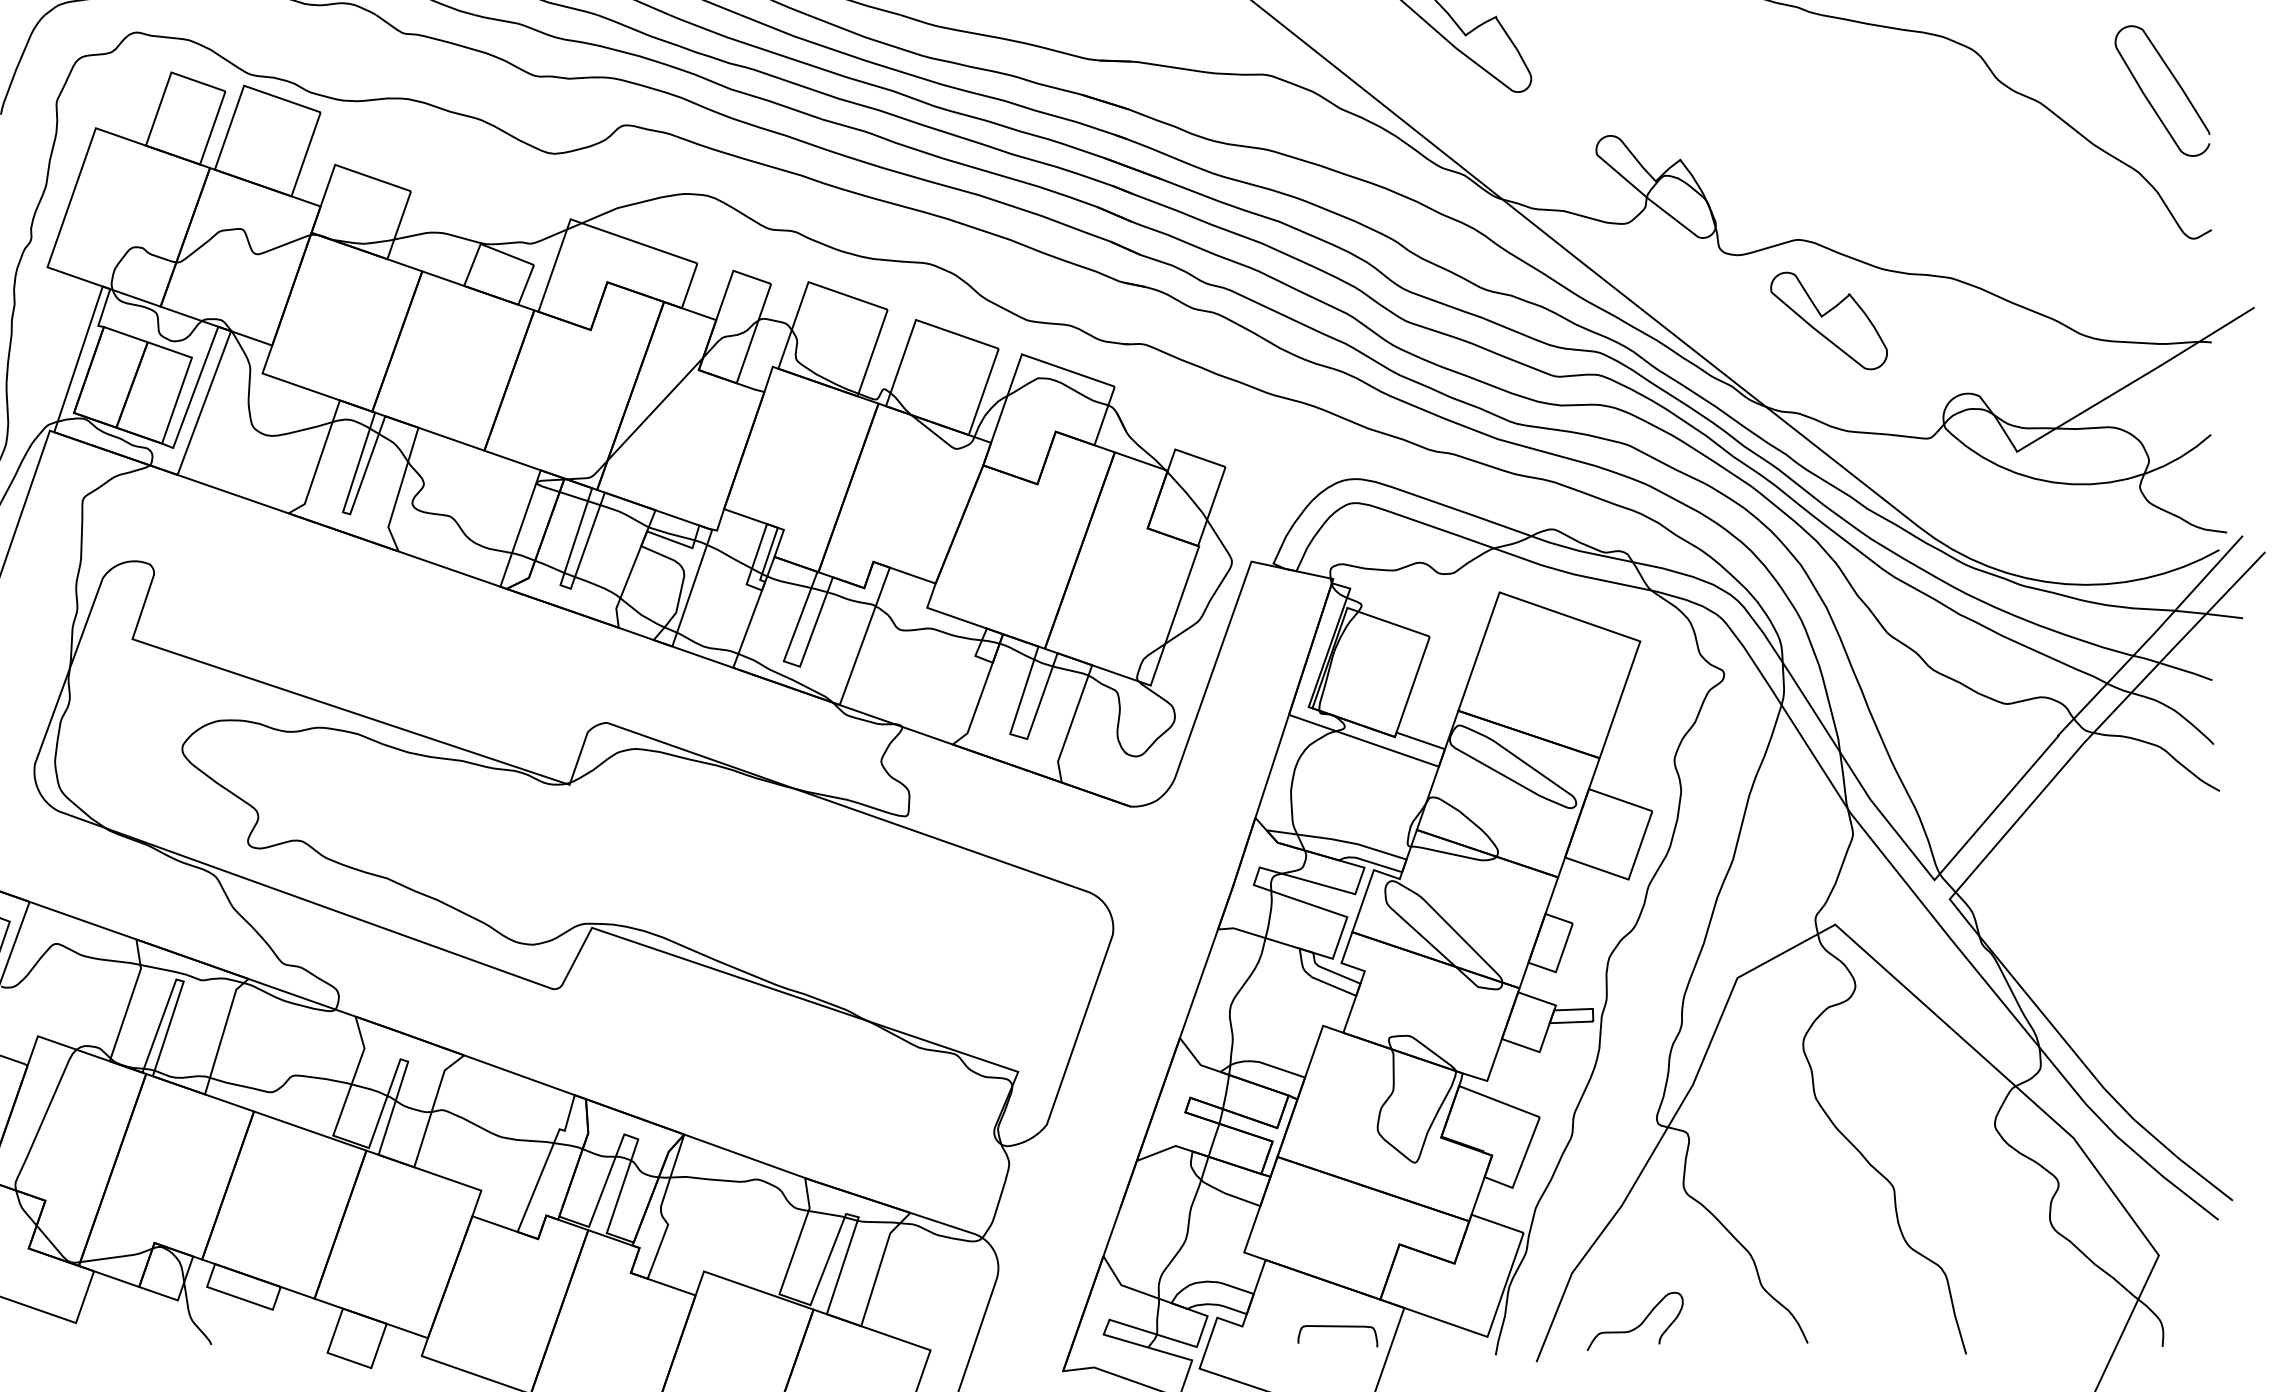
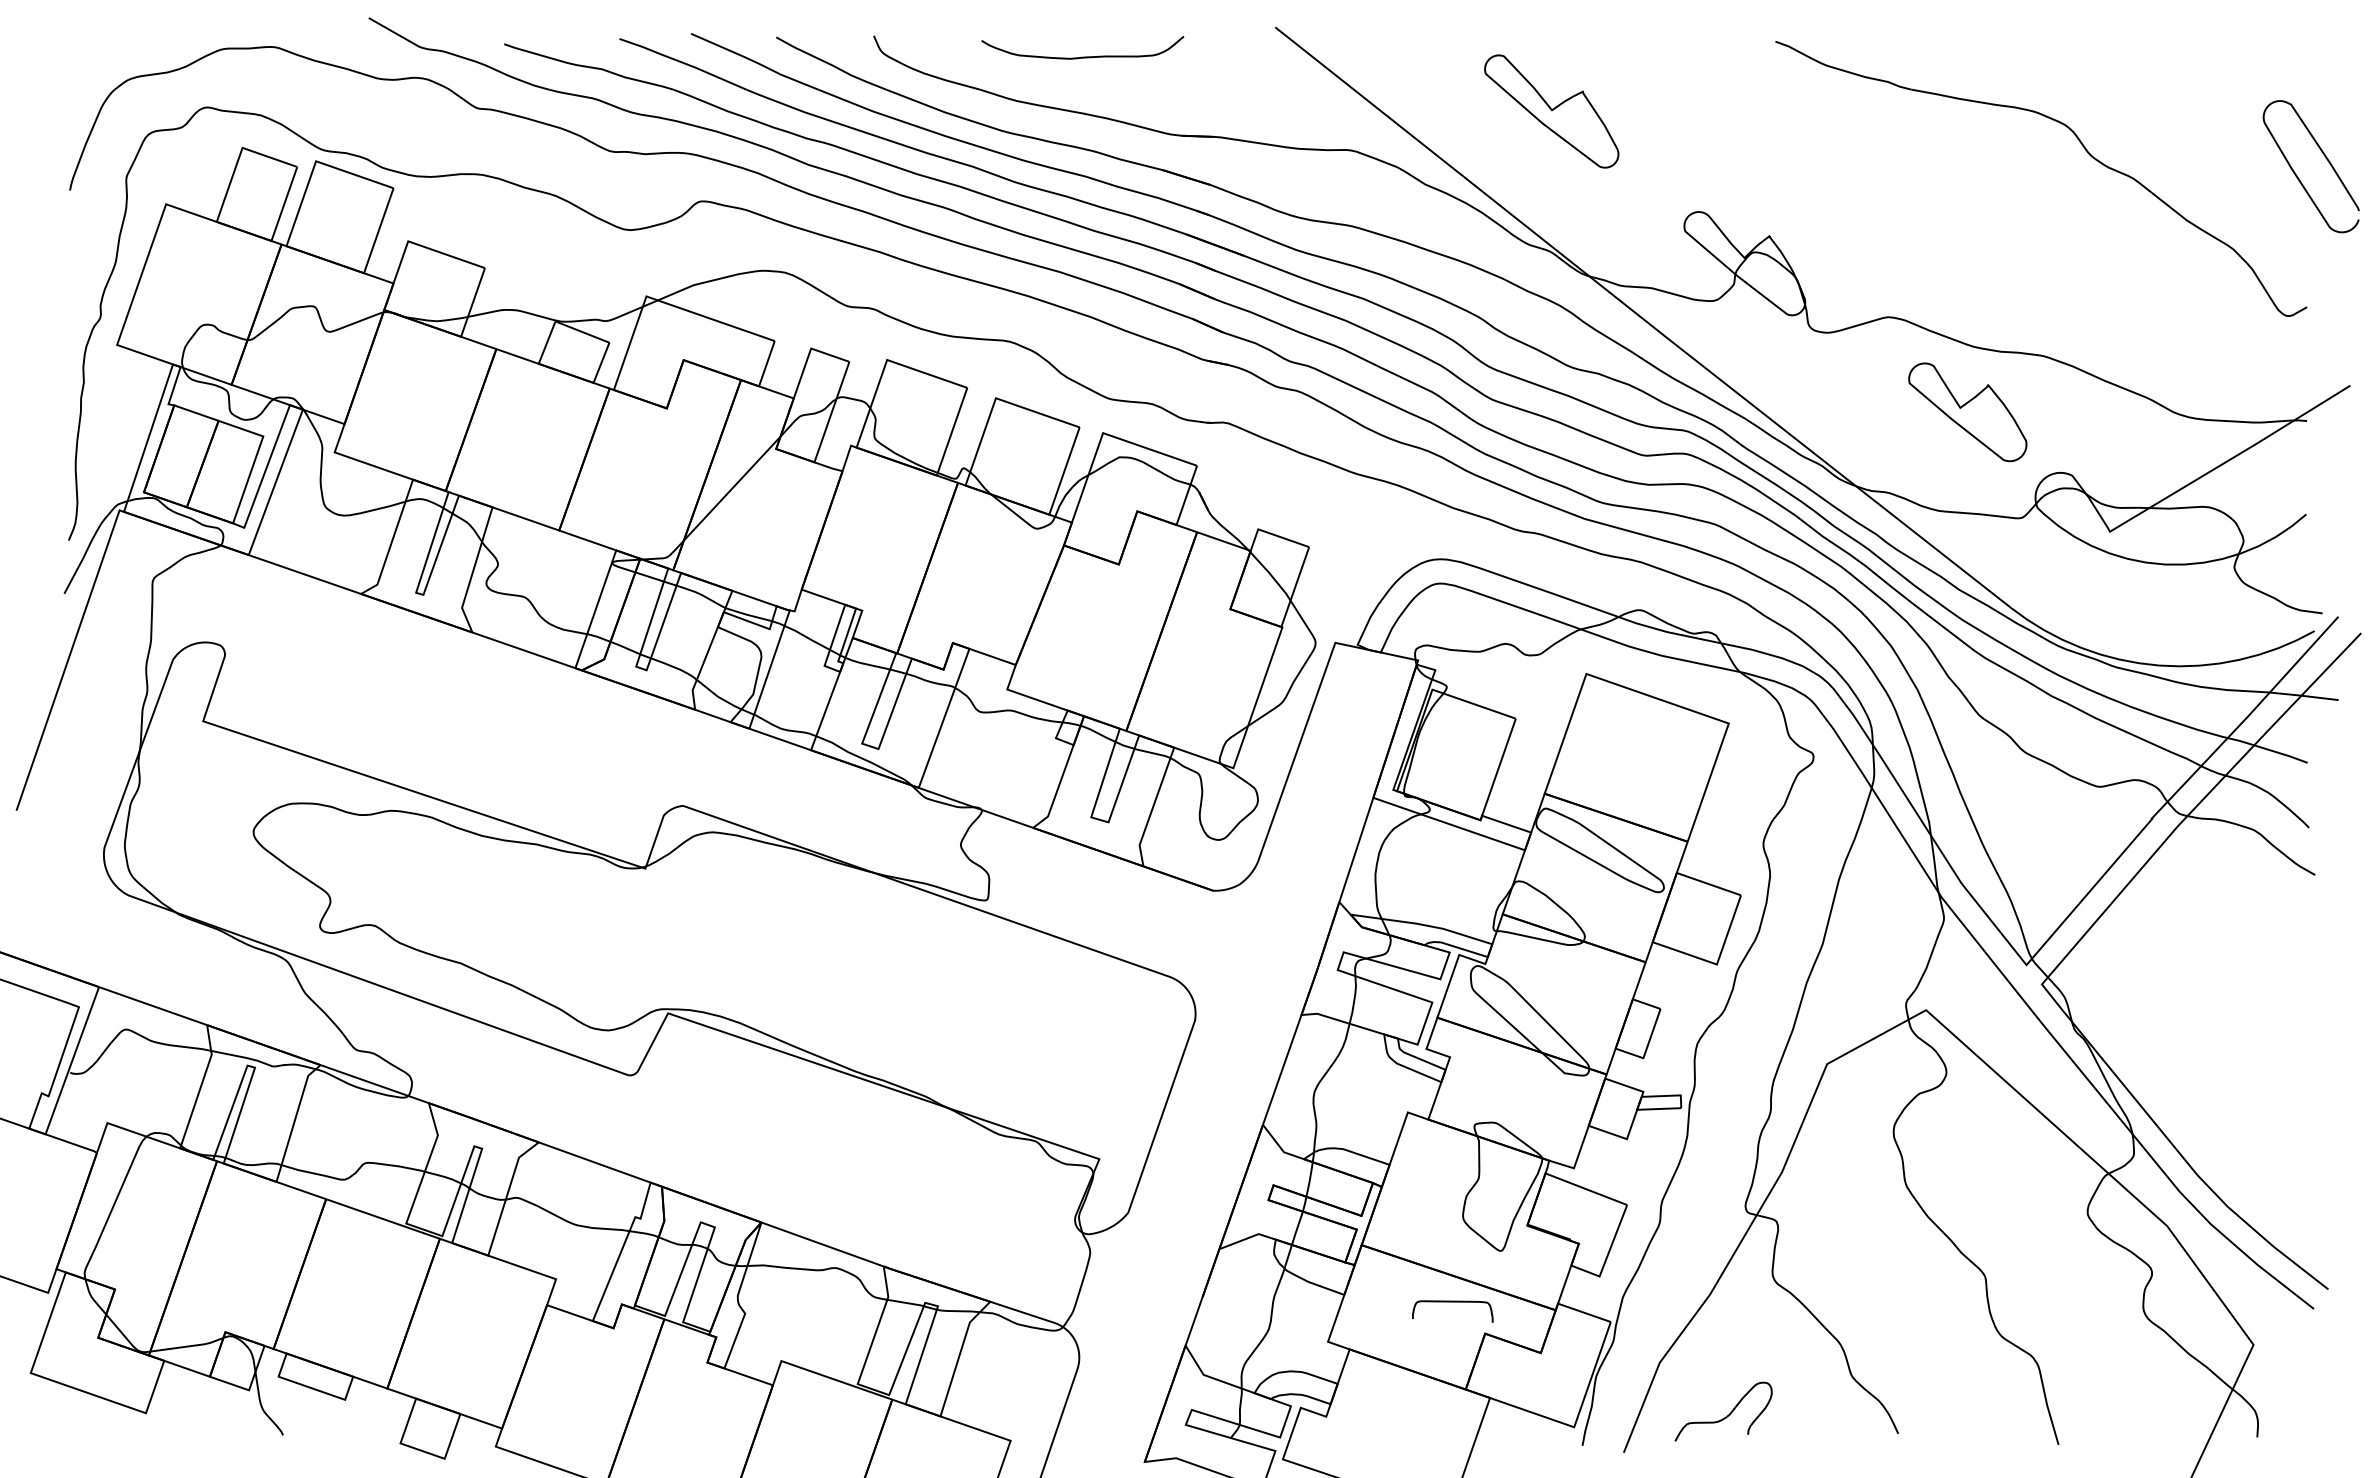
curve: (2148, 99) -> (2297, 175), moved
part: (1828, 321) -> (1967, 412), moved
curve: (1337, 1327) -> (1452, 1302), moved

